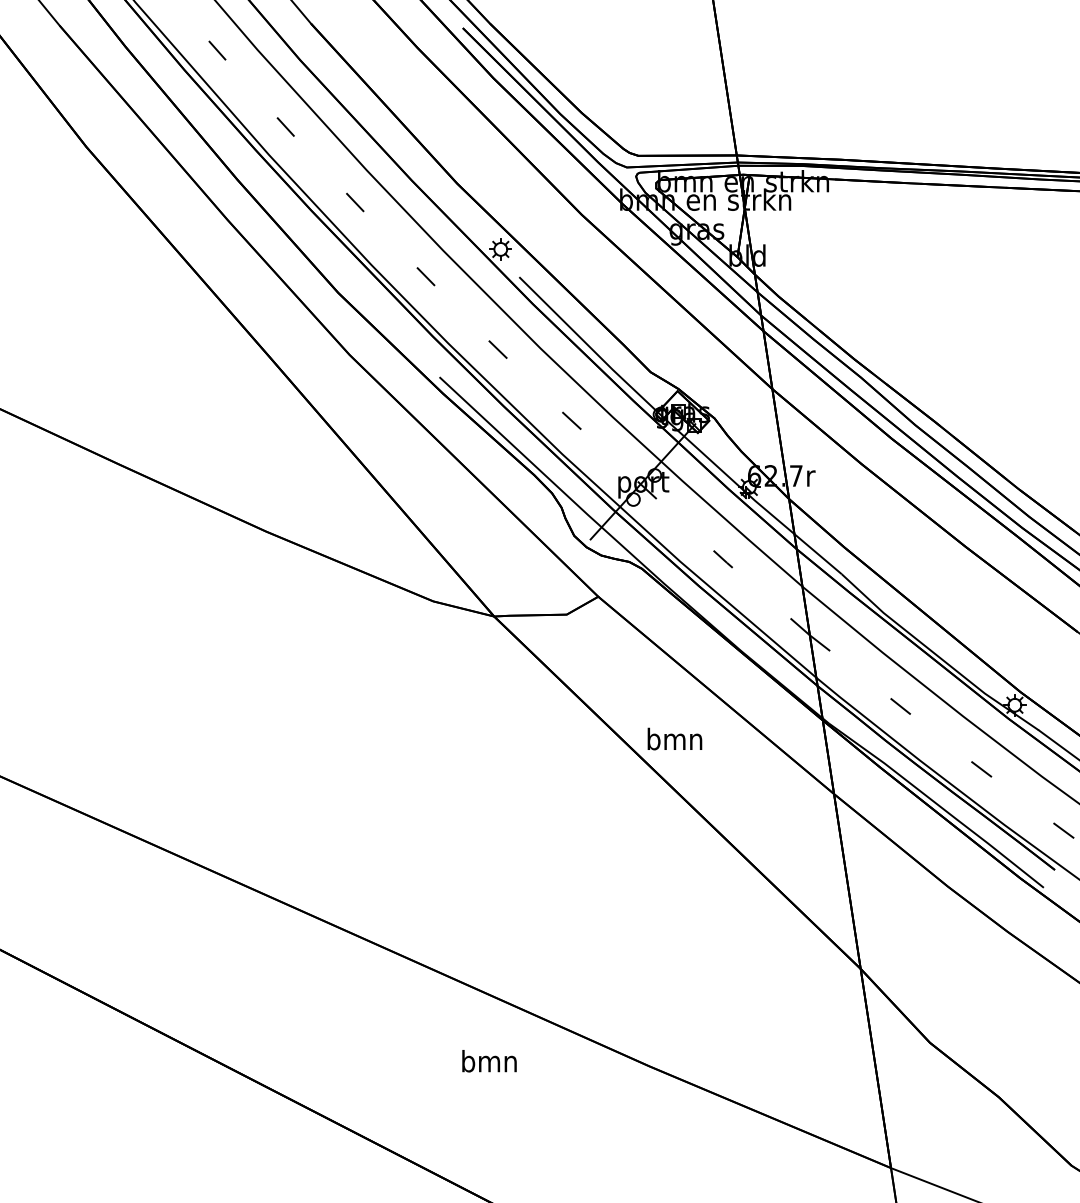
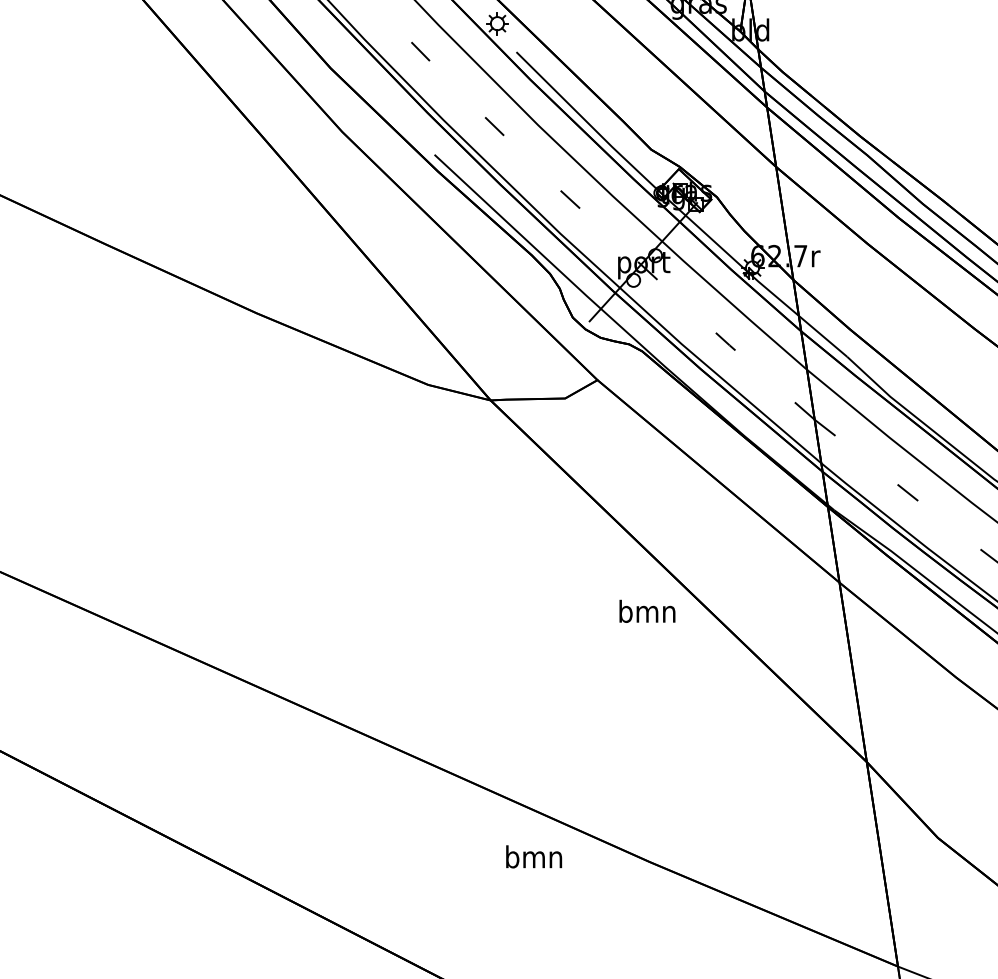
text: (674, 738) -> (646, 610), moved
text: (489, 1061) -> (534, 857), moved

